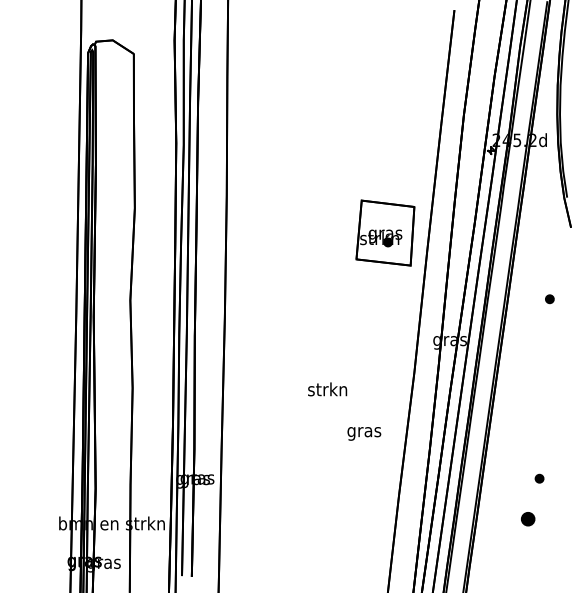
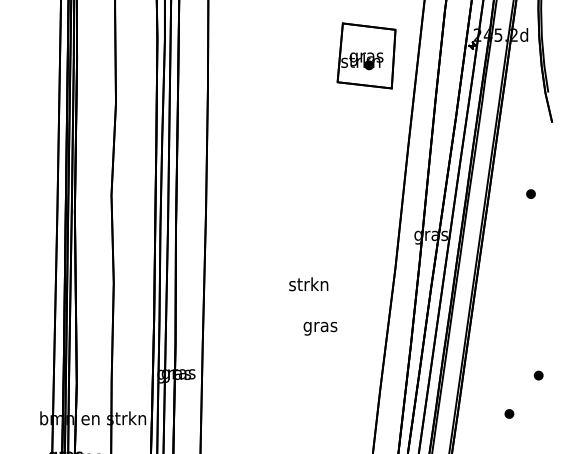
part: (385, 232) -> (366, 55), moved
text: (364, 433) -> (320, 328), moved
part: (539, 478) -> (538, 375), moved
part: (528, 518) -> (509, 413), size x0.62

